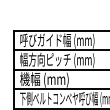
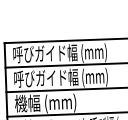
text: (45, 59) -> (46, 77), 幅方向ピッチ (mm) -> 呼びガイド幅 (mm)

